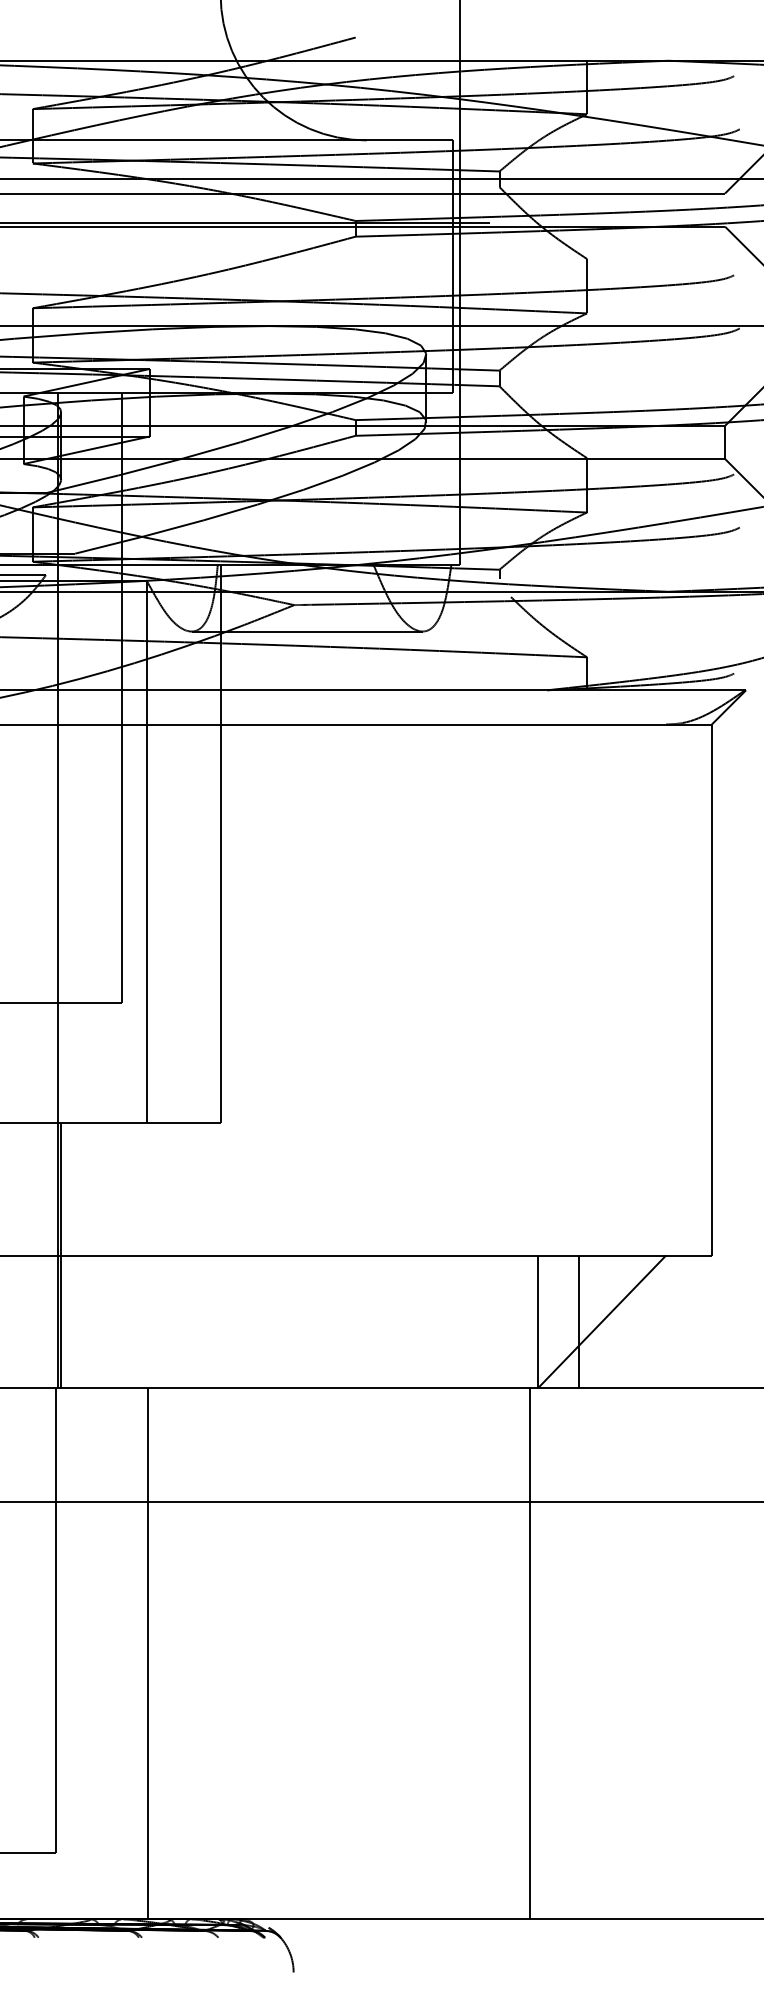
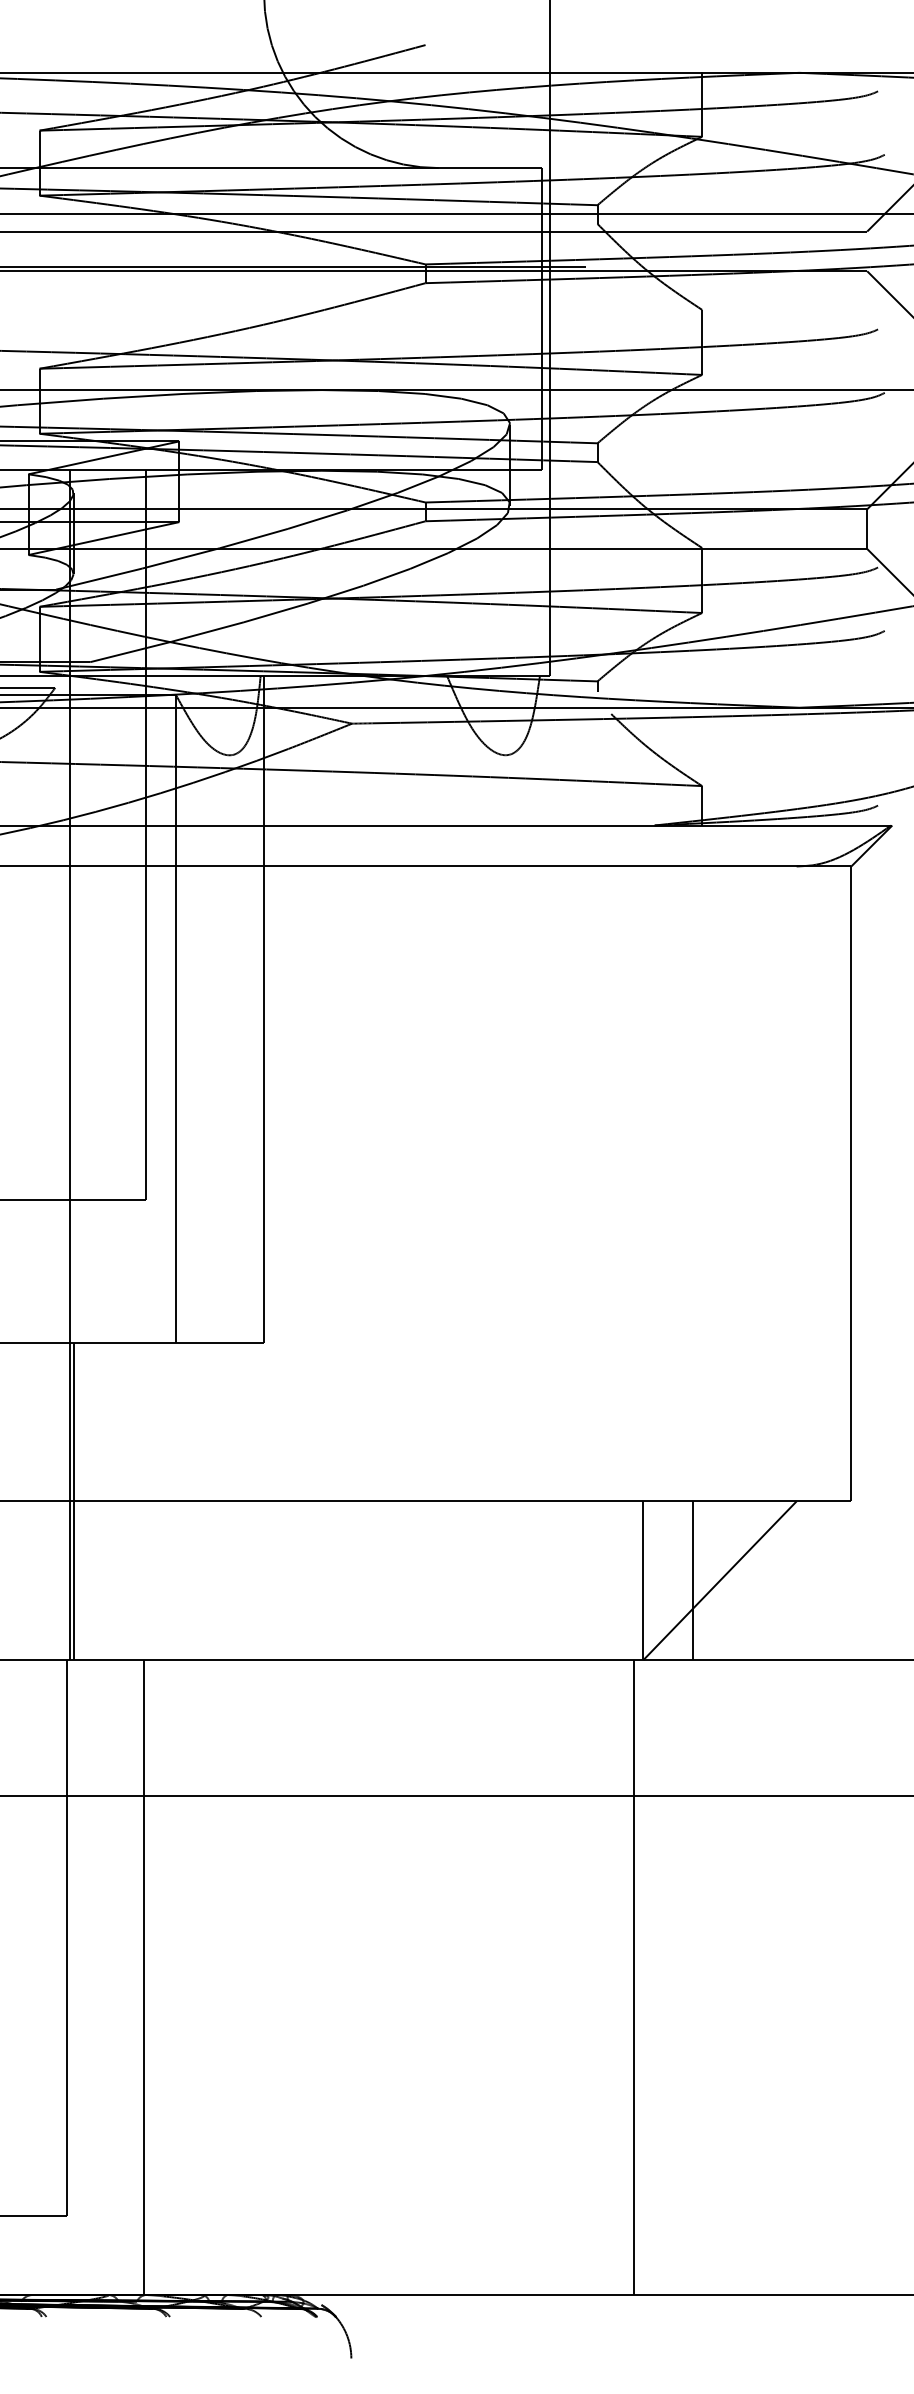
line: (307, 631) -> (367, 755), removed
line: (148, 1653) -> (144, 1977), moved

